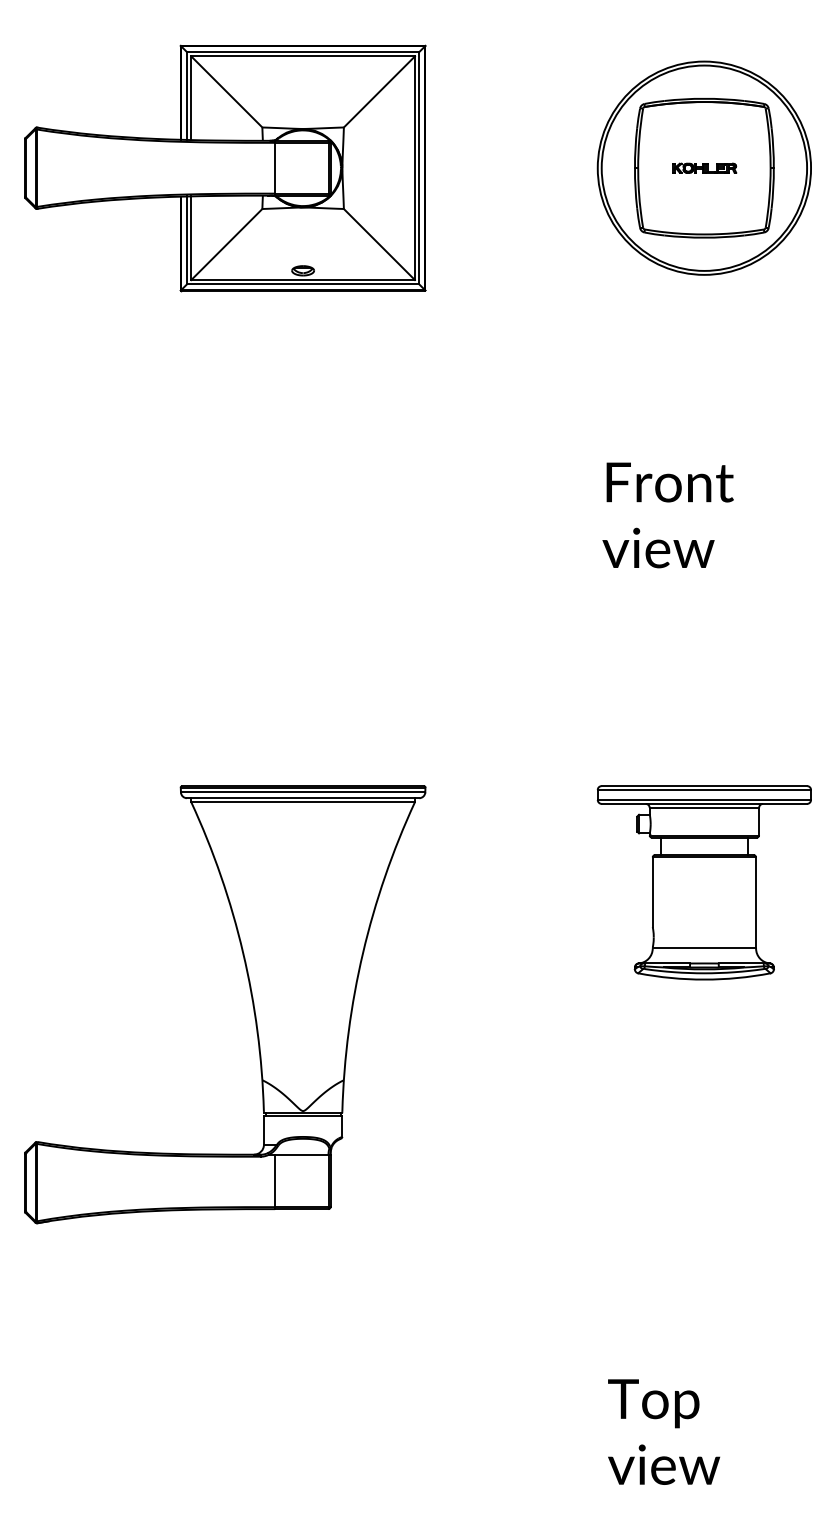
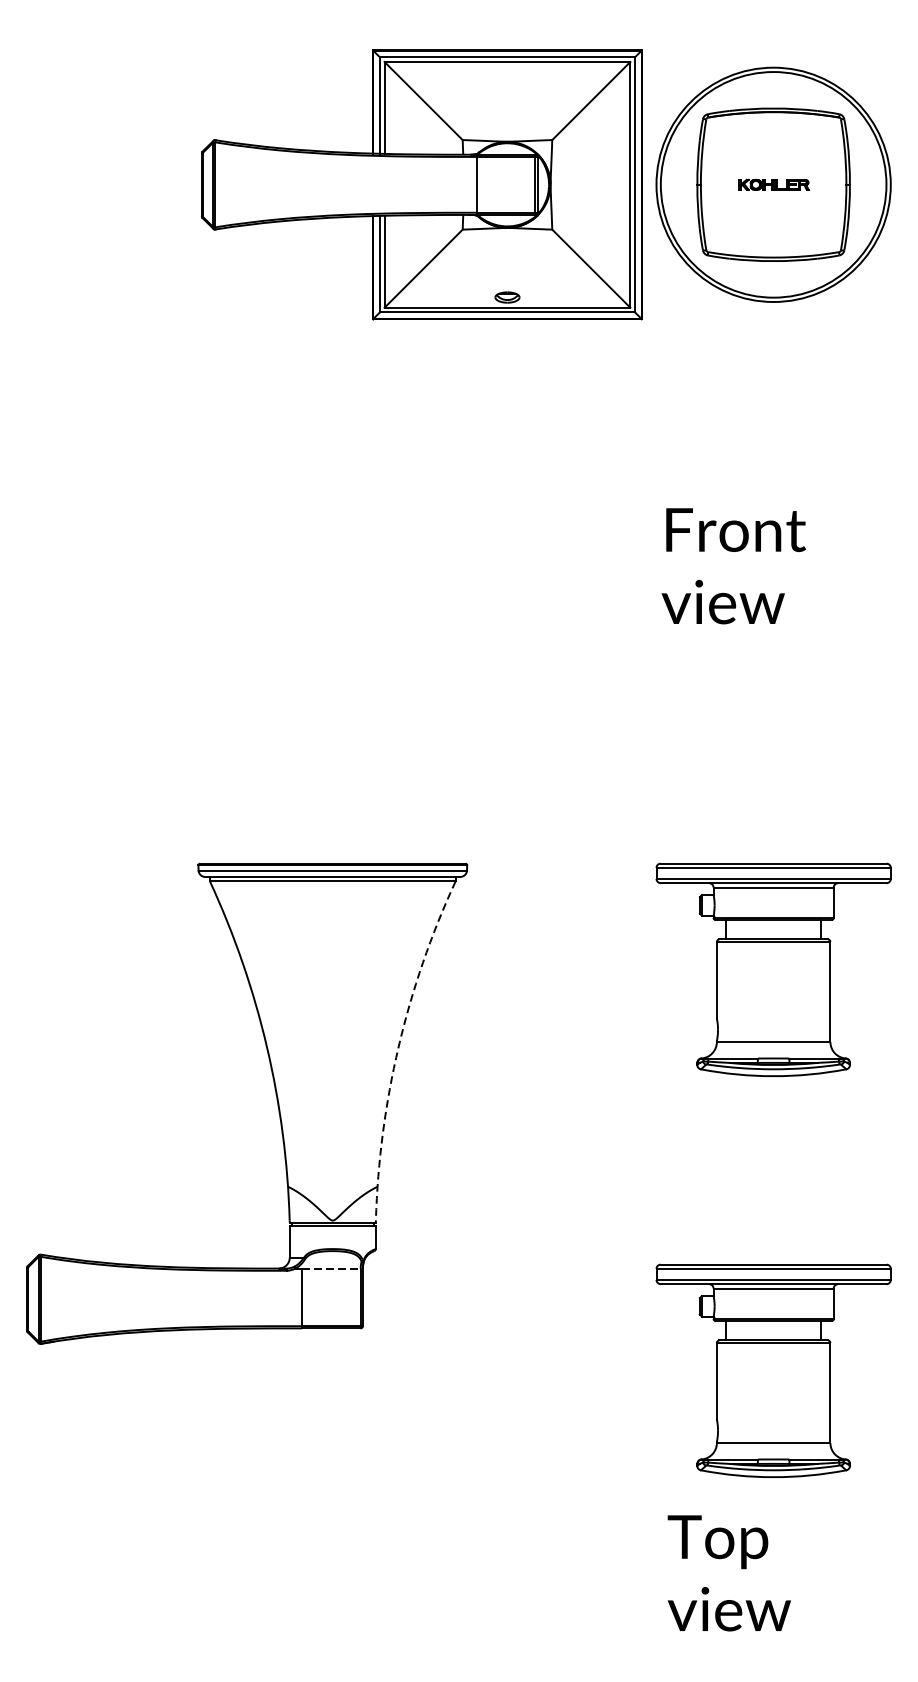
part: (225, 168) -> (422, 185), moved
arc: (363, 952) -> (399, 1046), solid -> dashed
line: (302, 1154) -> (332, 1268), solid -> dashed
part: (703, 1247) -> (772, 1370), added

